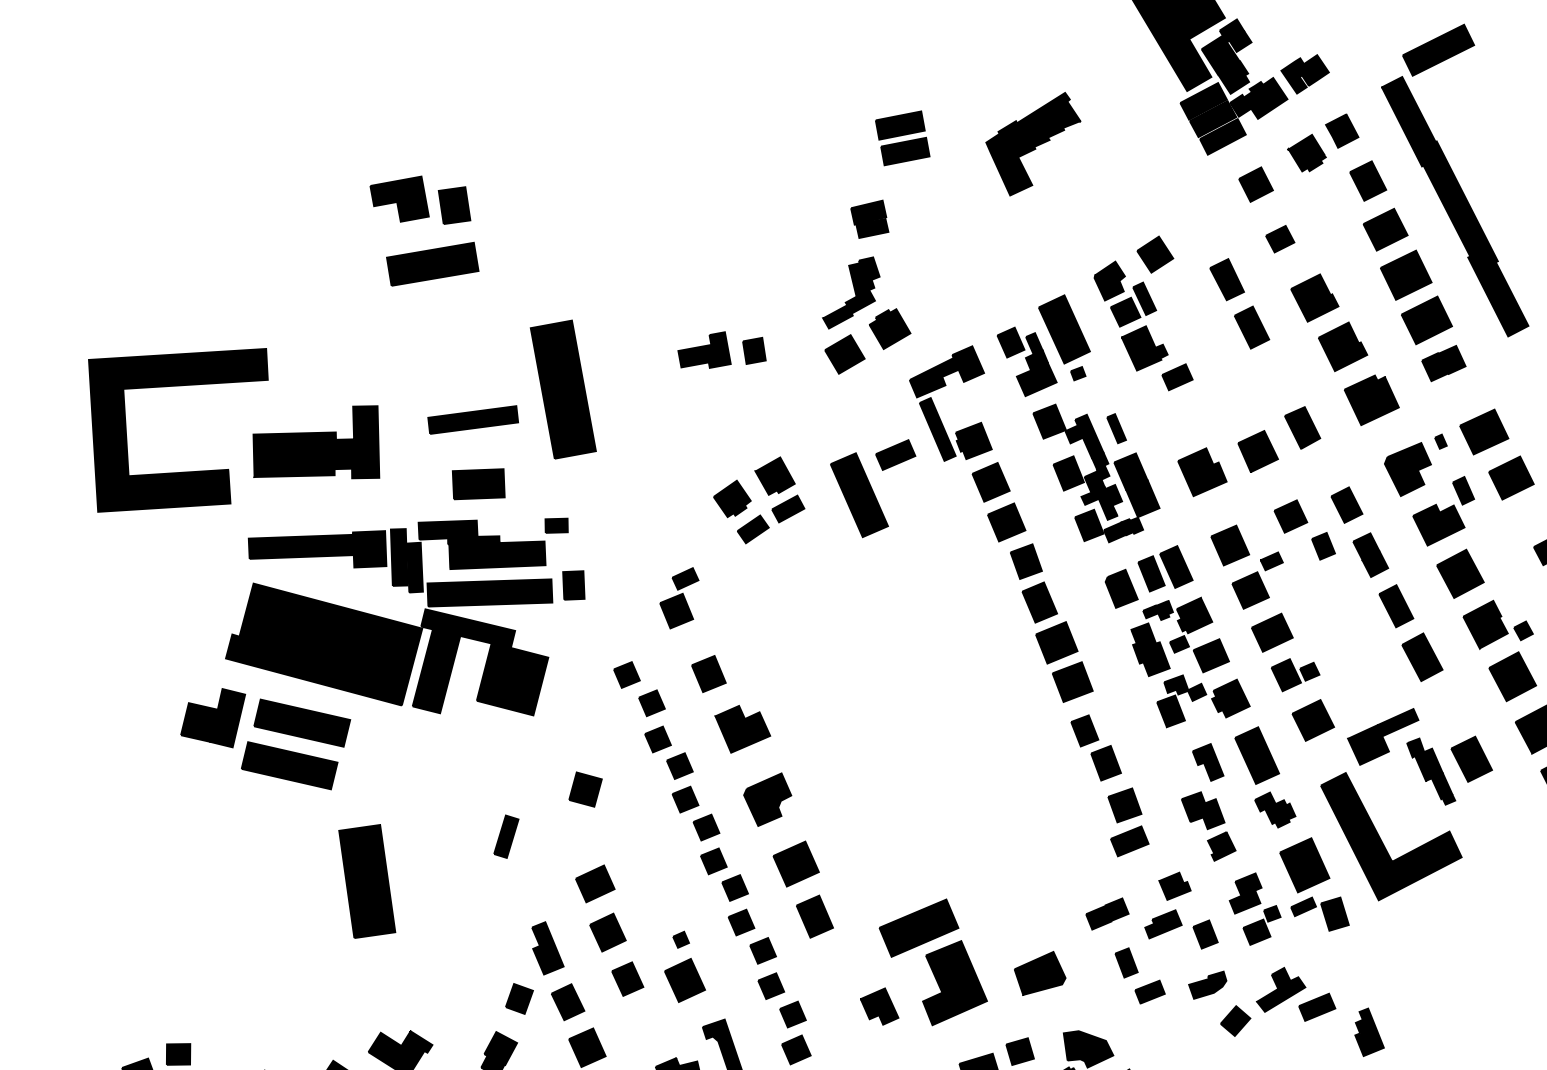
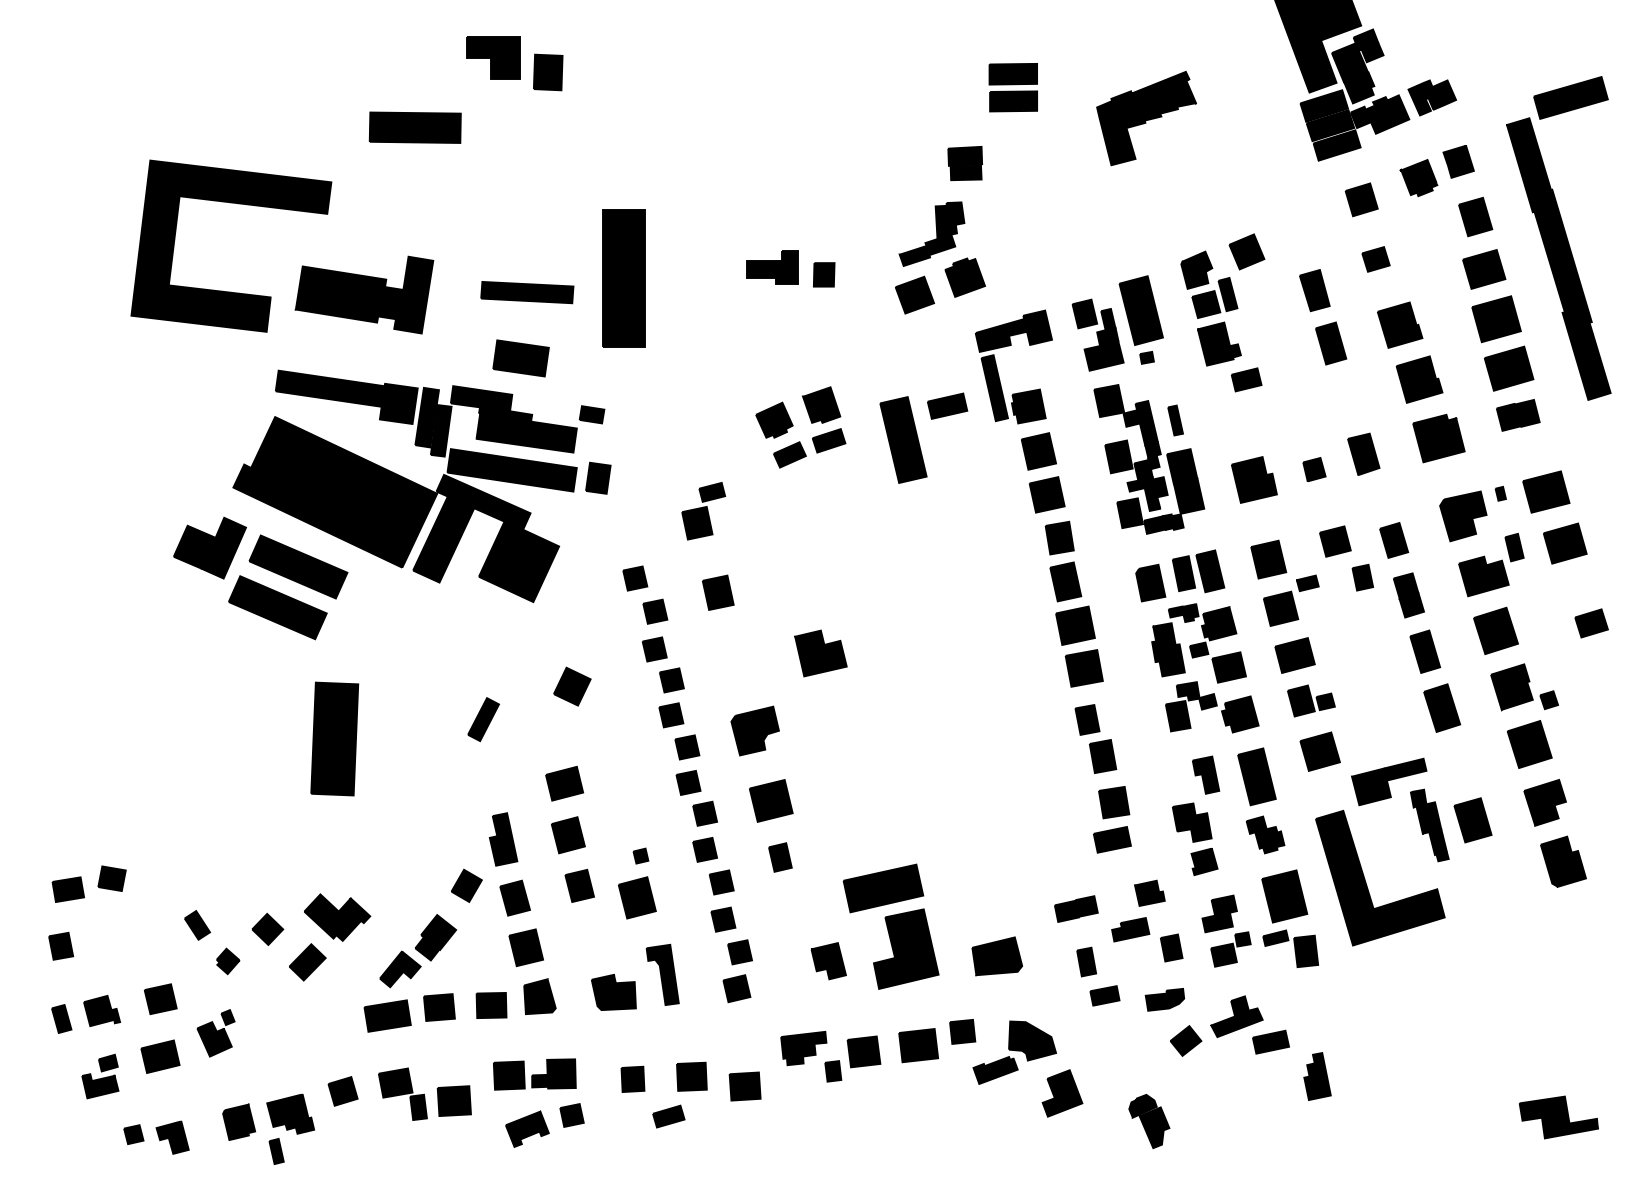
part: (431, 264) -> (414, 127), moved
part: (1258, 451) -> (1314, 469), size x0.6
part: (742, 727) -> (820, 653), moved
part: (814, 916) -> (780, 857), size x0.7

